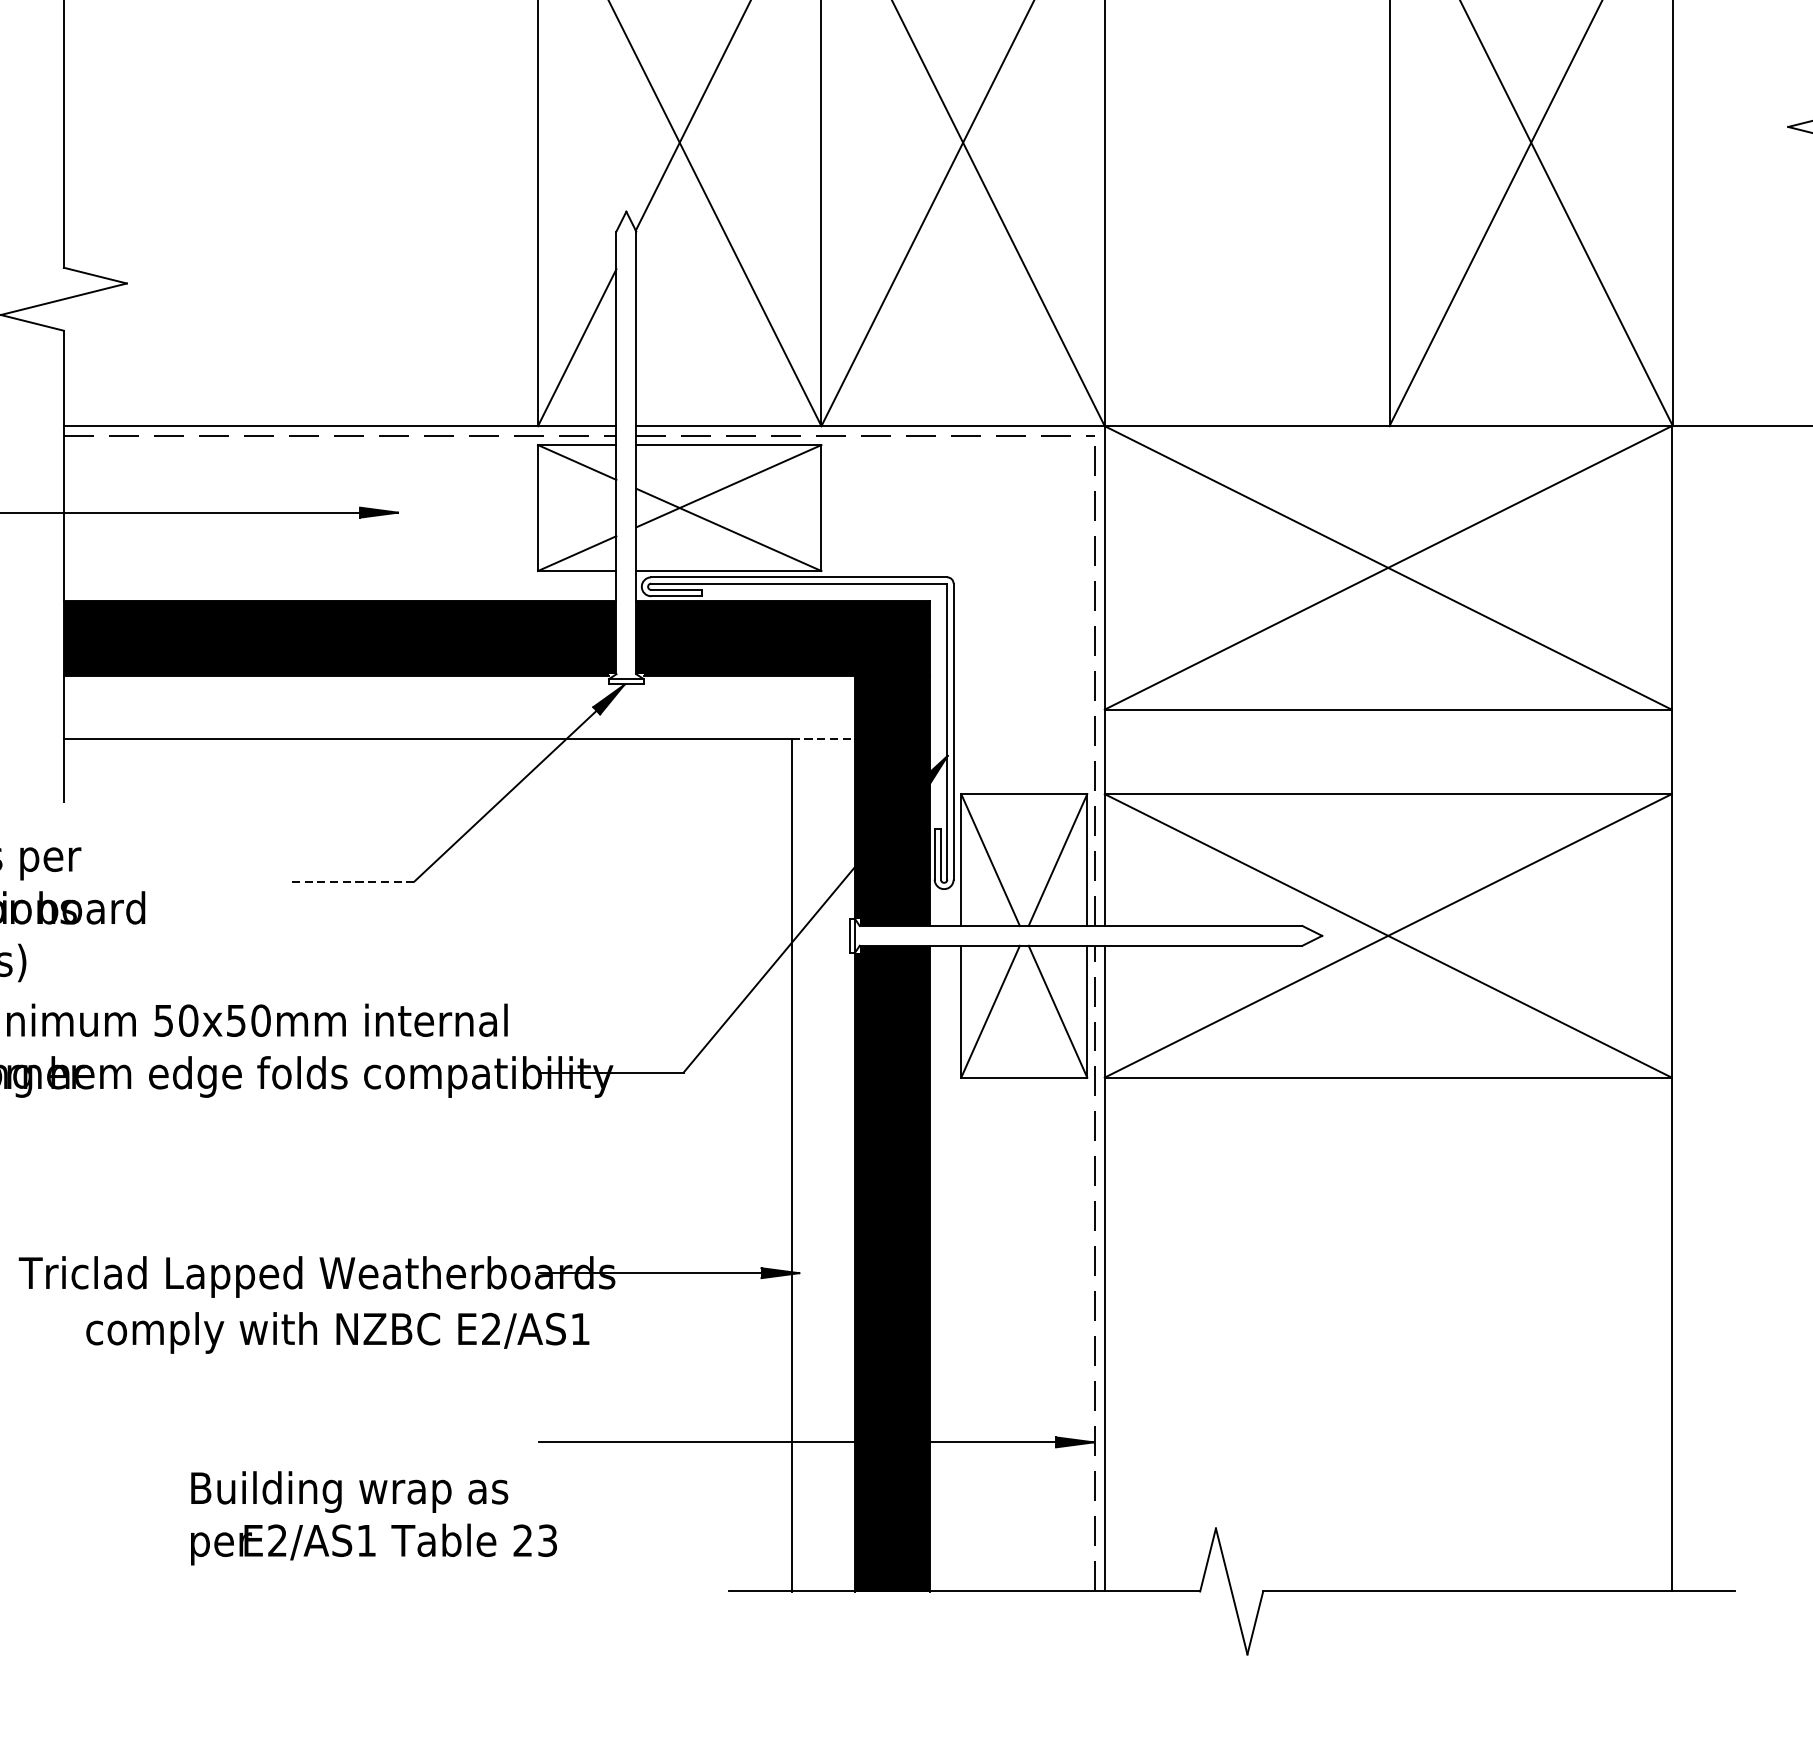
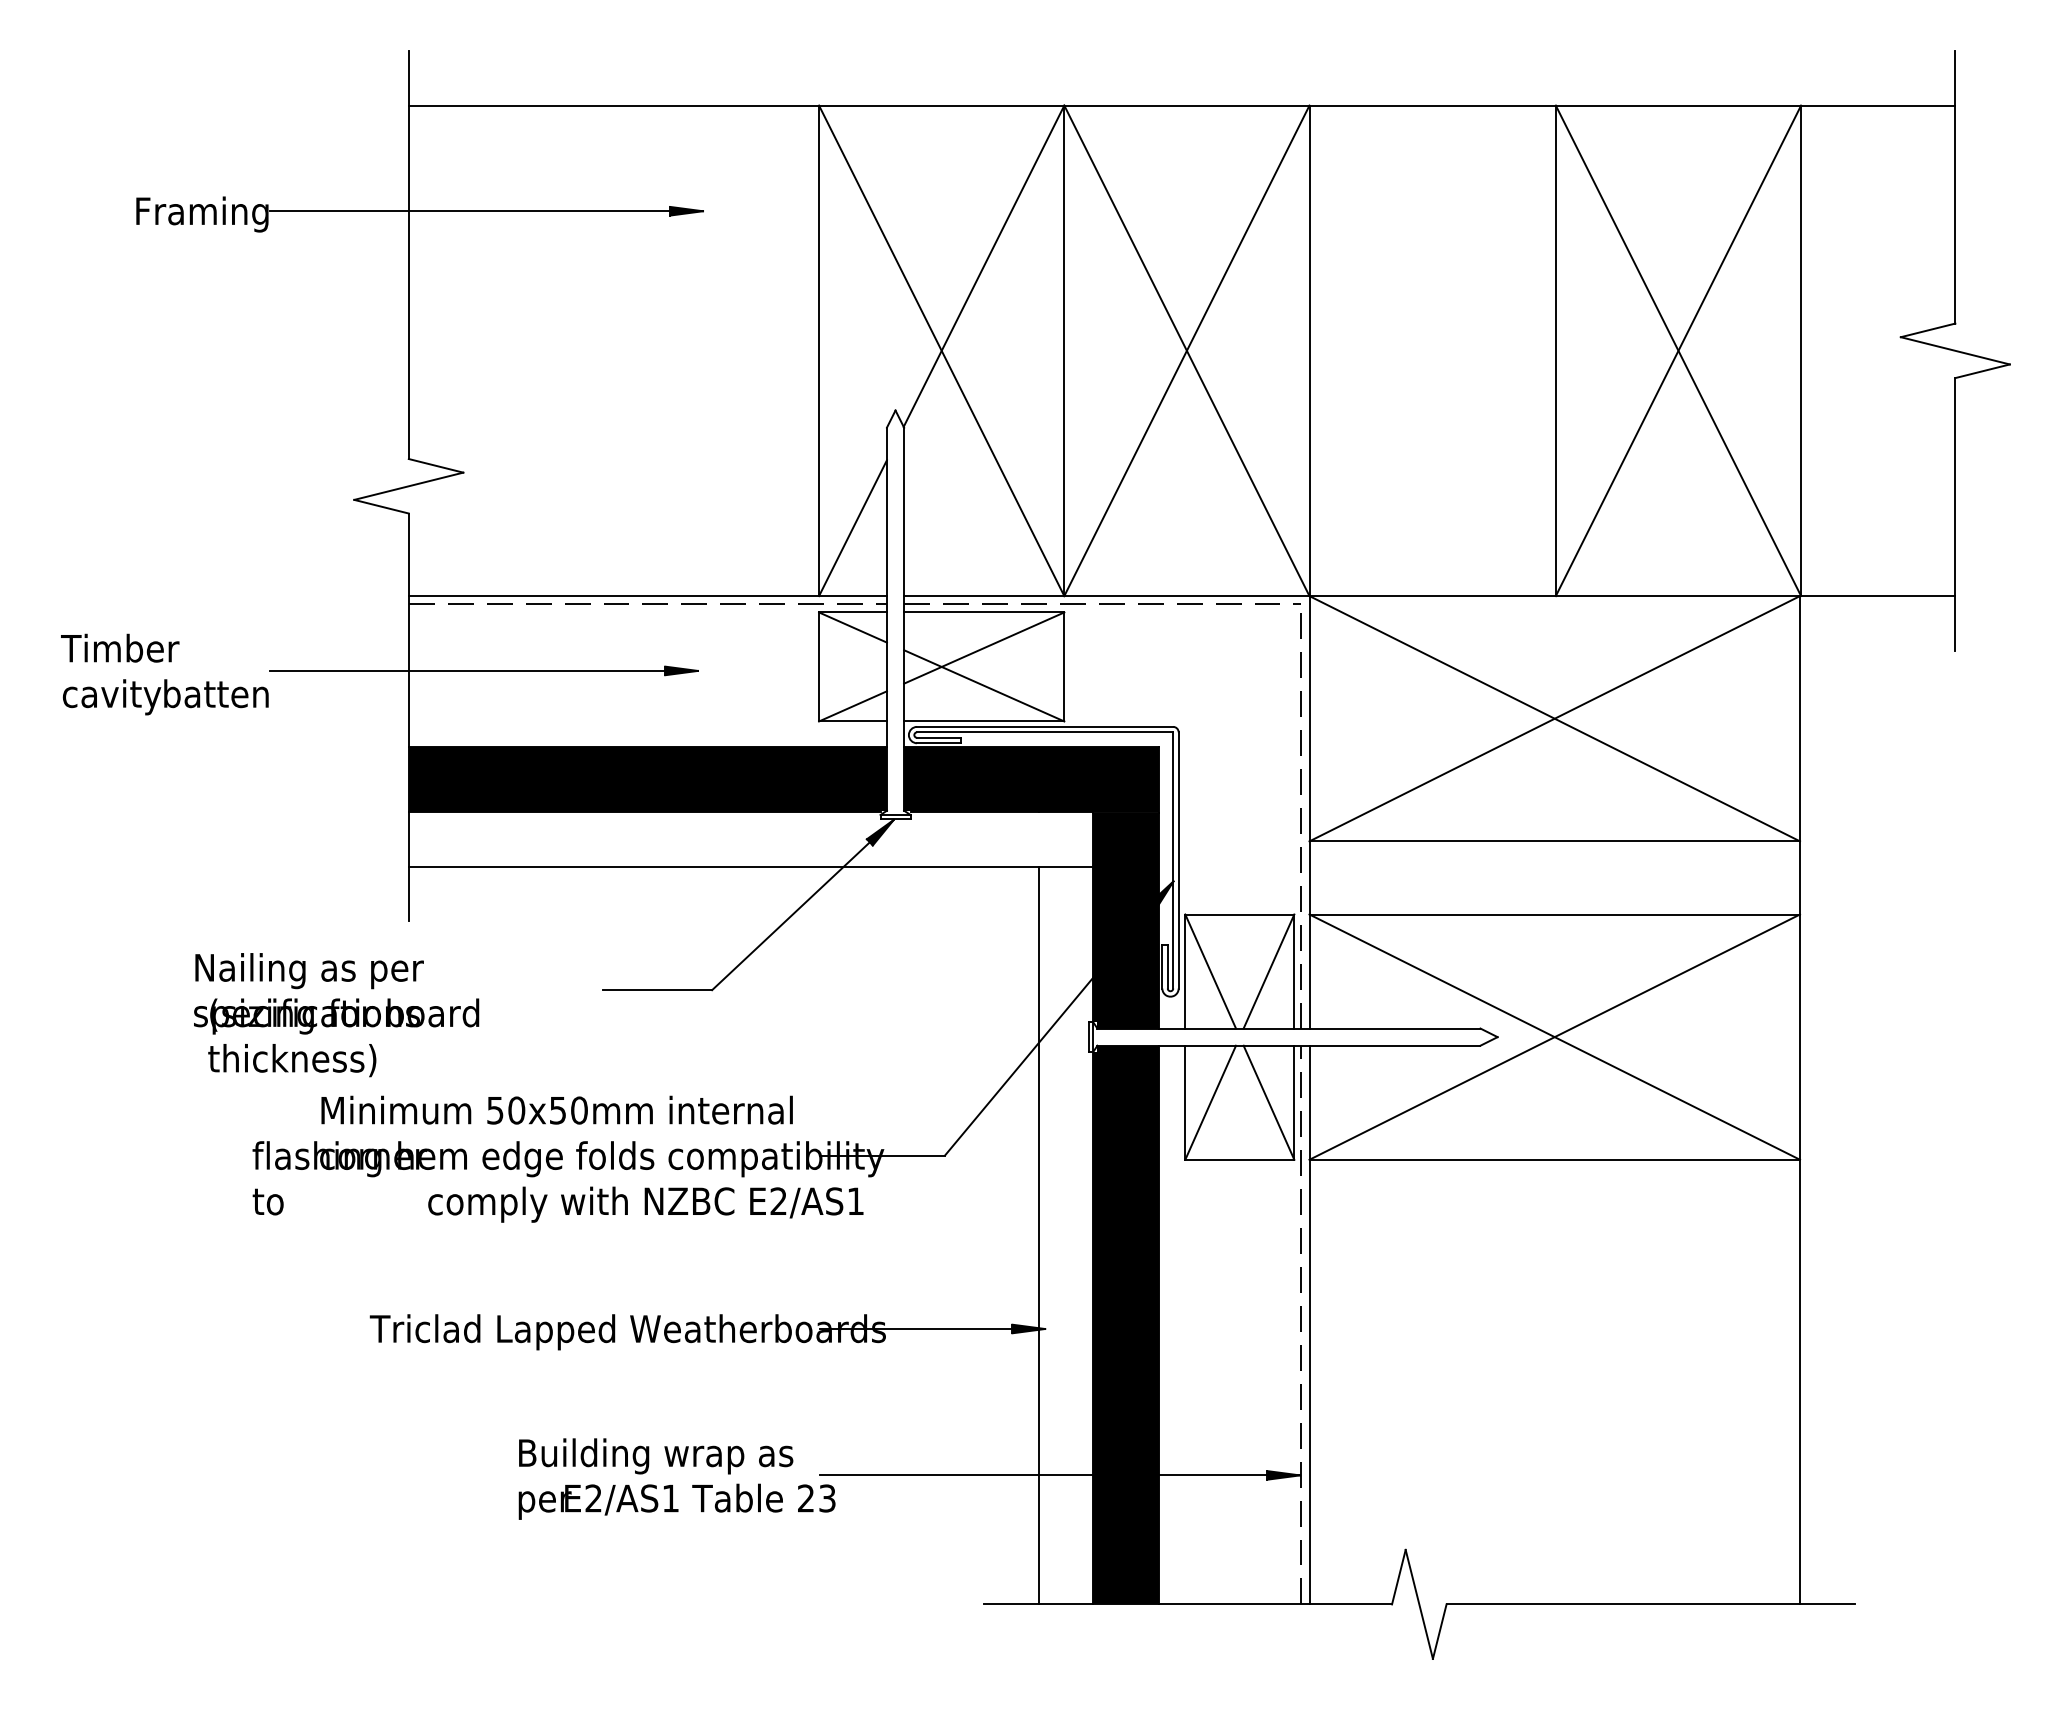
line: (823, 738) -> (1066, 866), dashed -> solid
line: (351, 881) -> (657, 990), dashed -> solid
text: (337, 1332) -> (645, 1204), moved
text: (373, 1517) -> (676, 1478), moved

